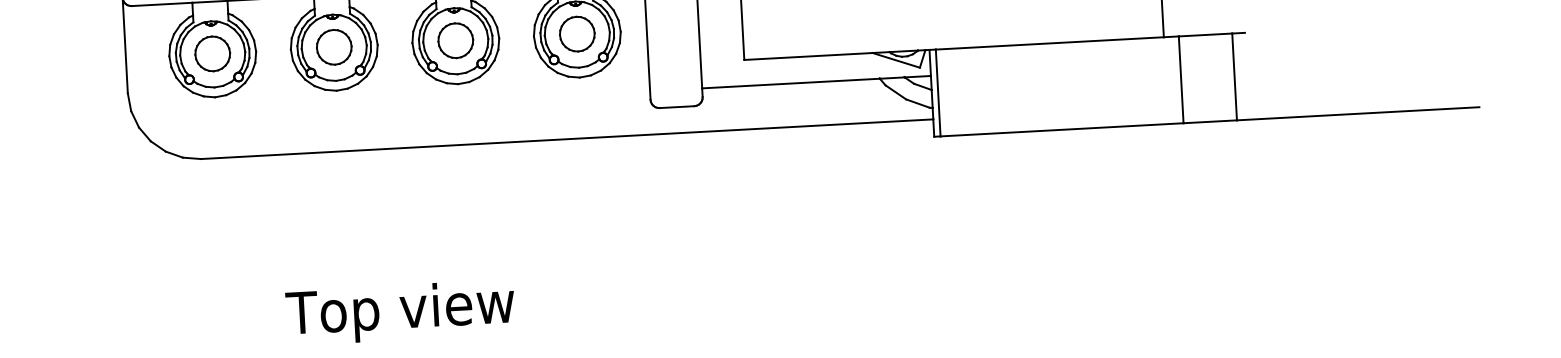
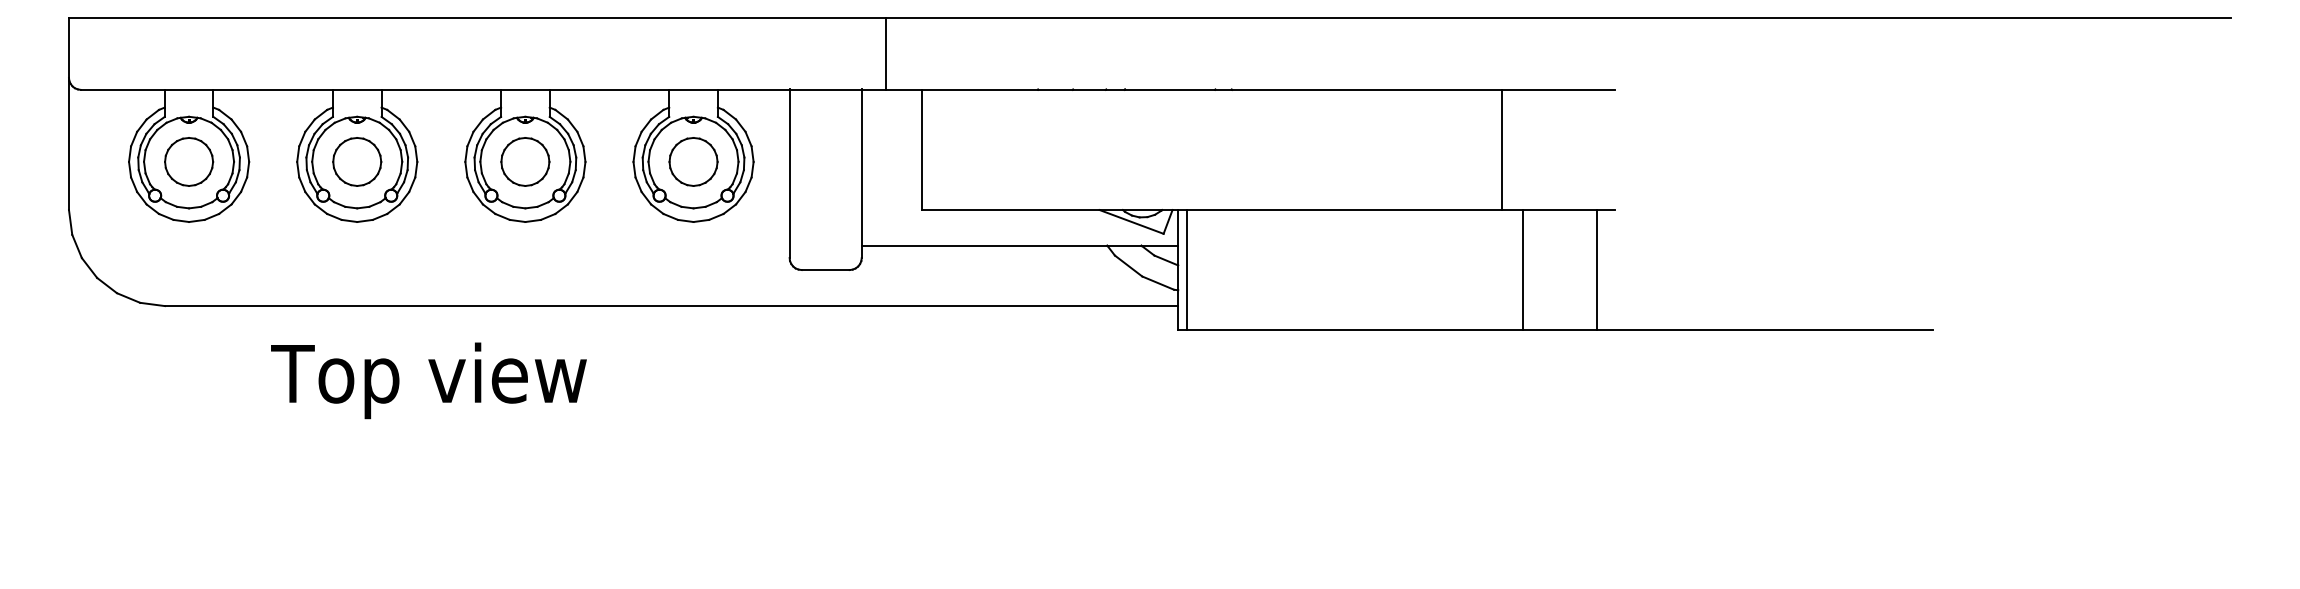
text: (400, 312) -> (428, 380), moved

